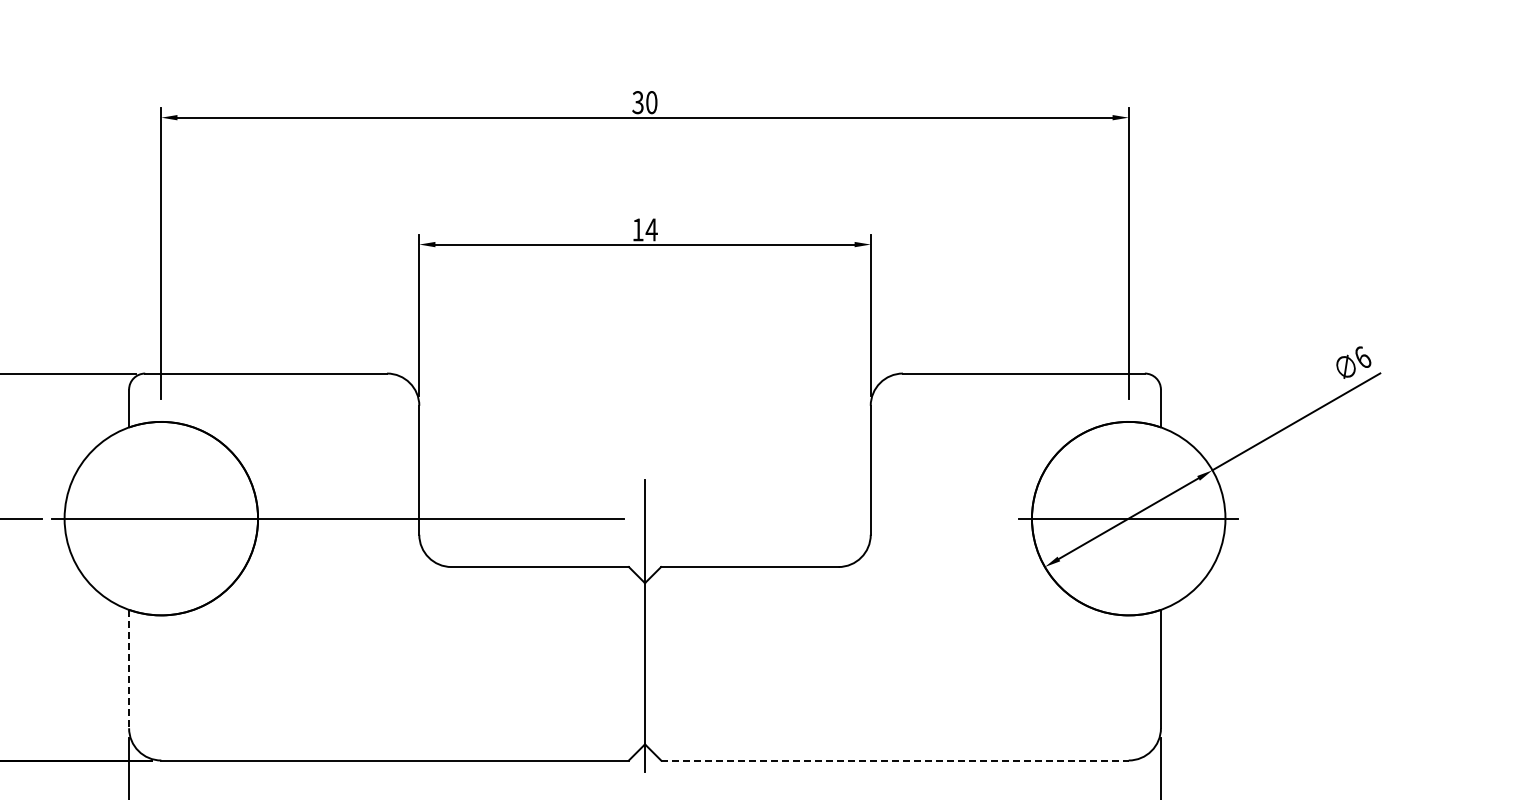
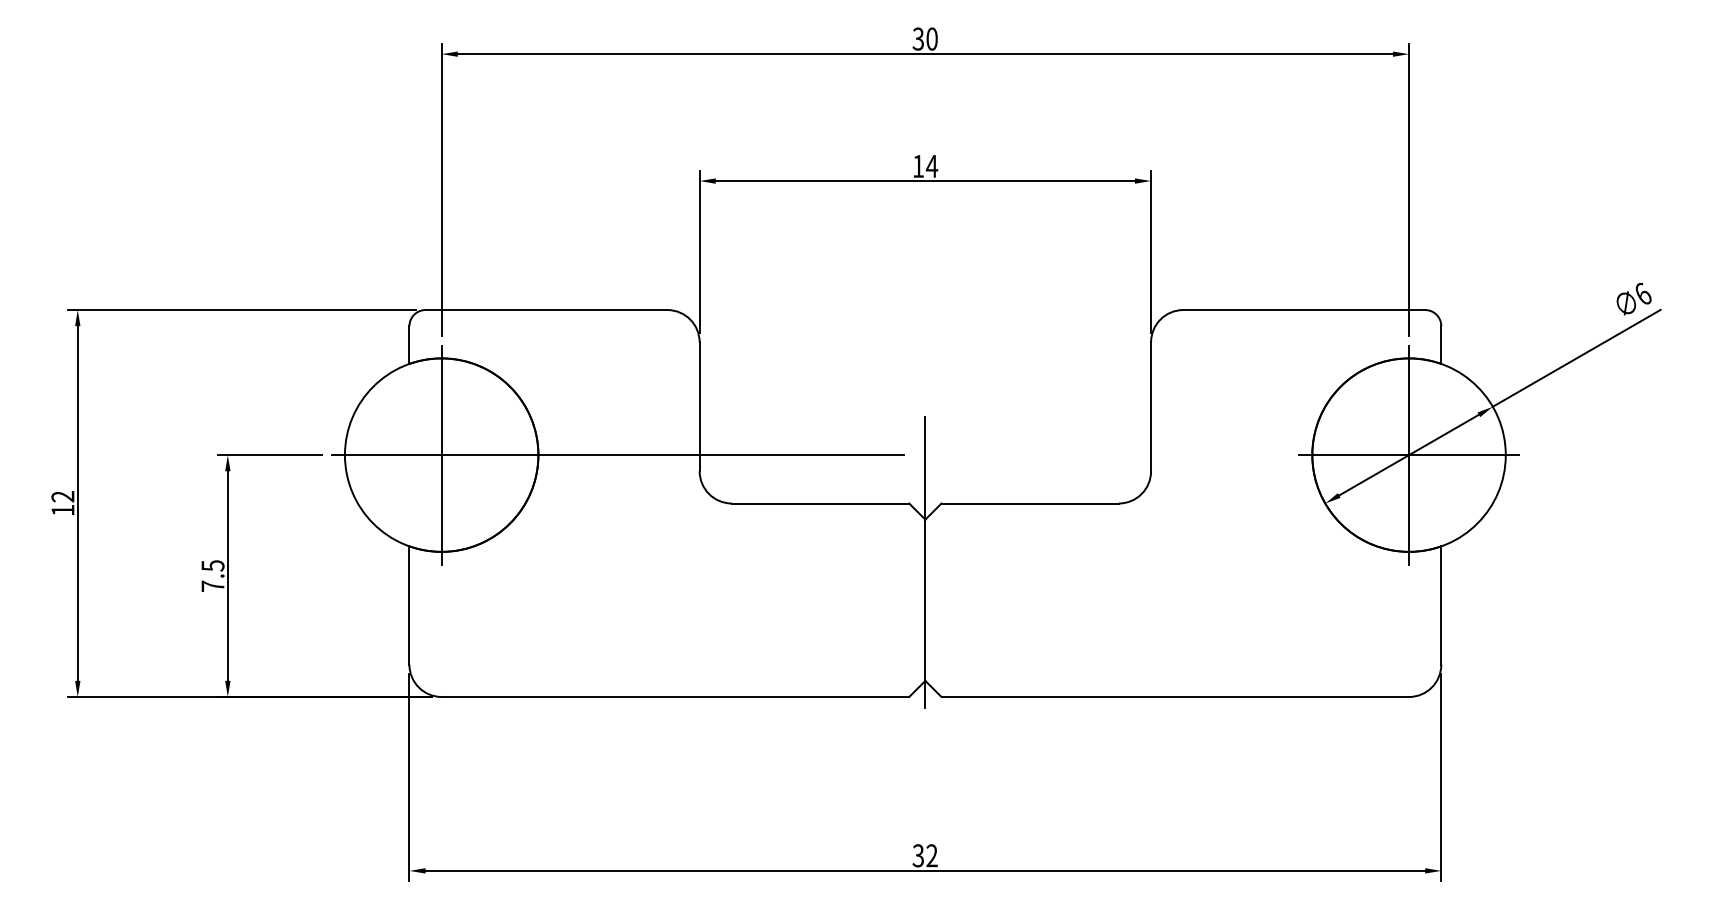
line: (161, 518) -> (441, 454), added
line: (1129, 518) -> (1409, 454), added
line: (129, 670) -> (409, 606), dashed -> solid
line: (895, 760) -> (1175, 696), dashed -> solid

